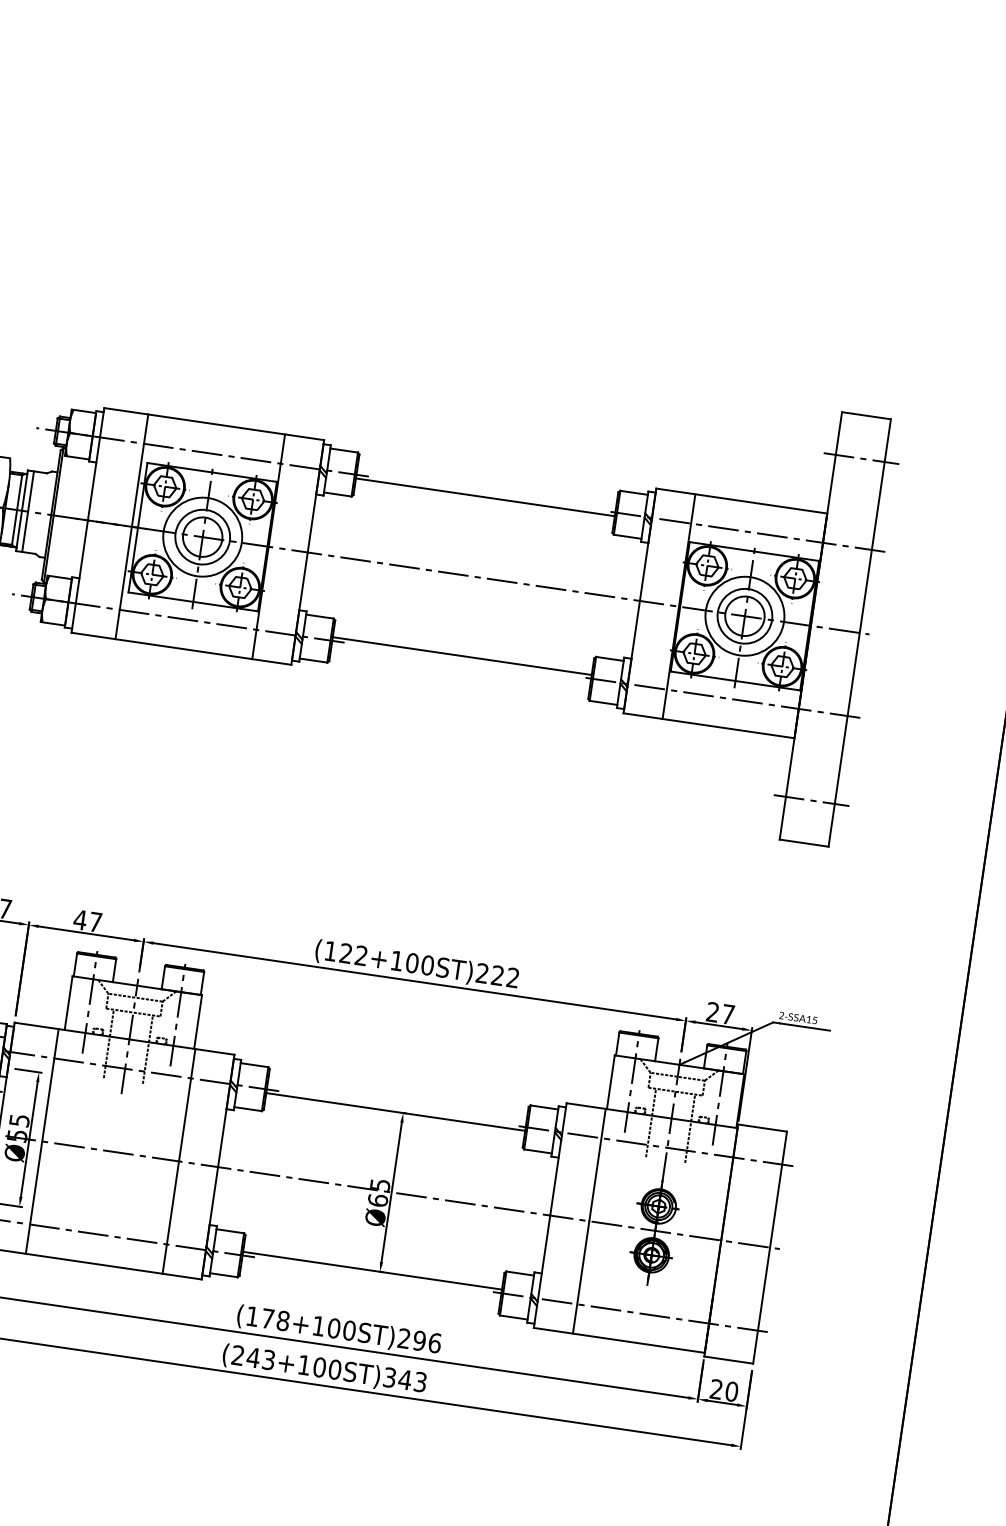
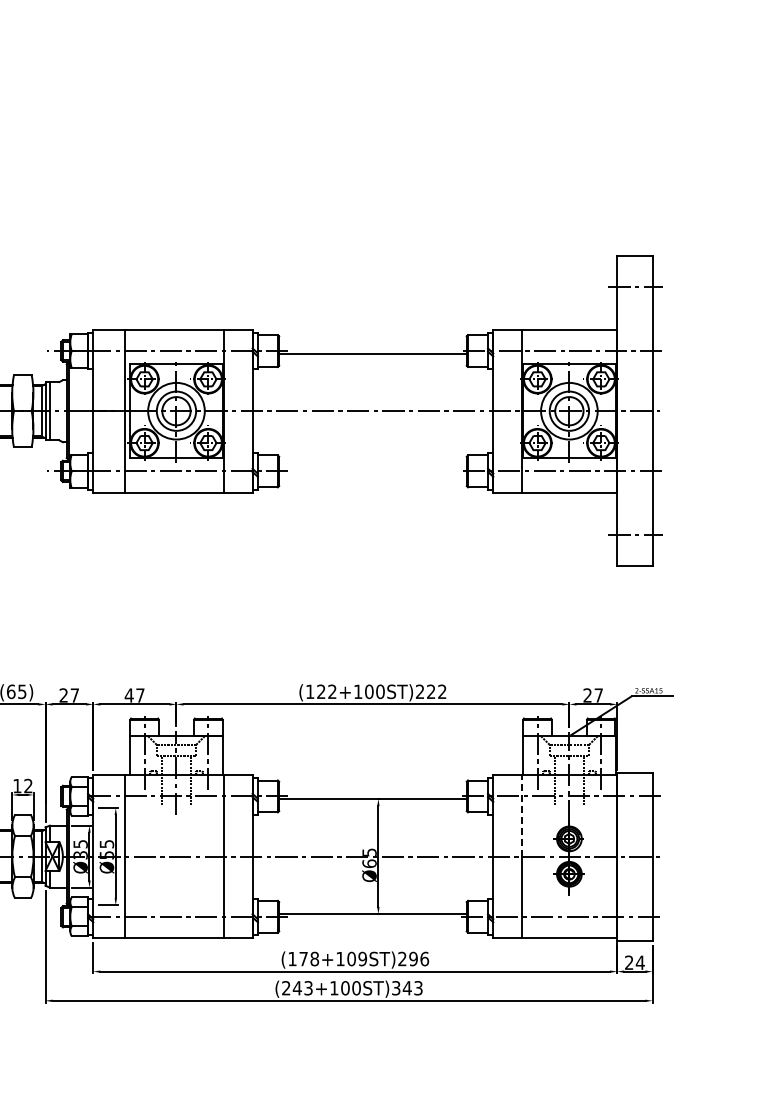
line: (461, 655) -> (372, 468), removed
line: (597, 1164) -> (521, 815), solid -> dashed
text: (349, 1331) -> (362, 959), (178+100ST)296 -> (178+109ST)296
text: (730, 1391) -> (639, 962), 20 -> 24

